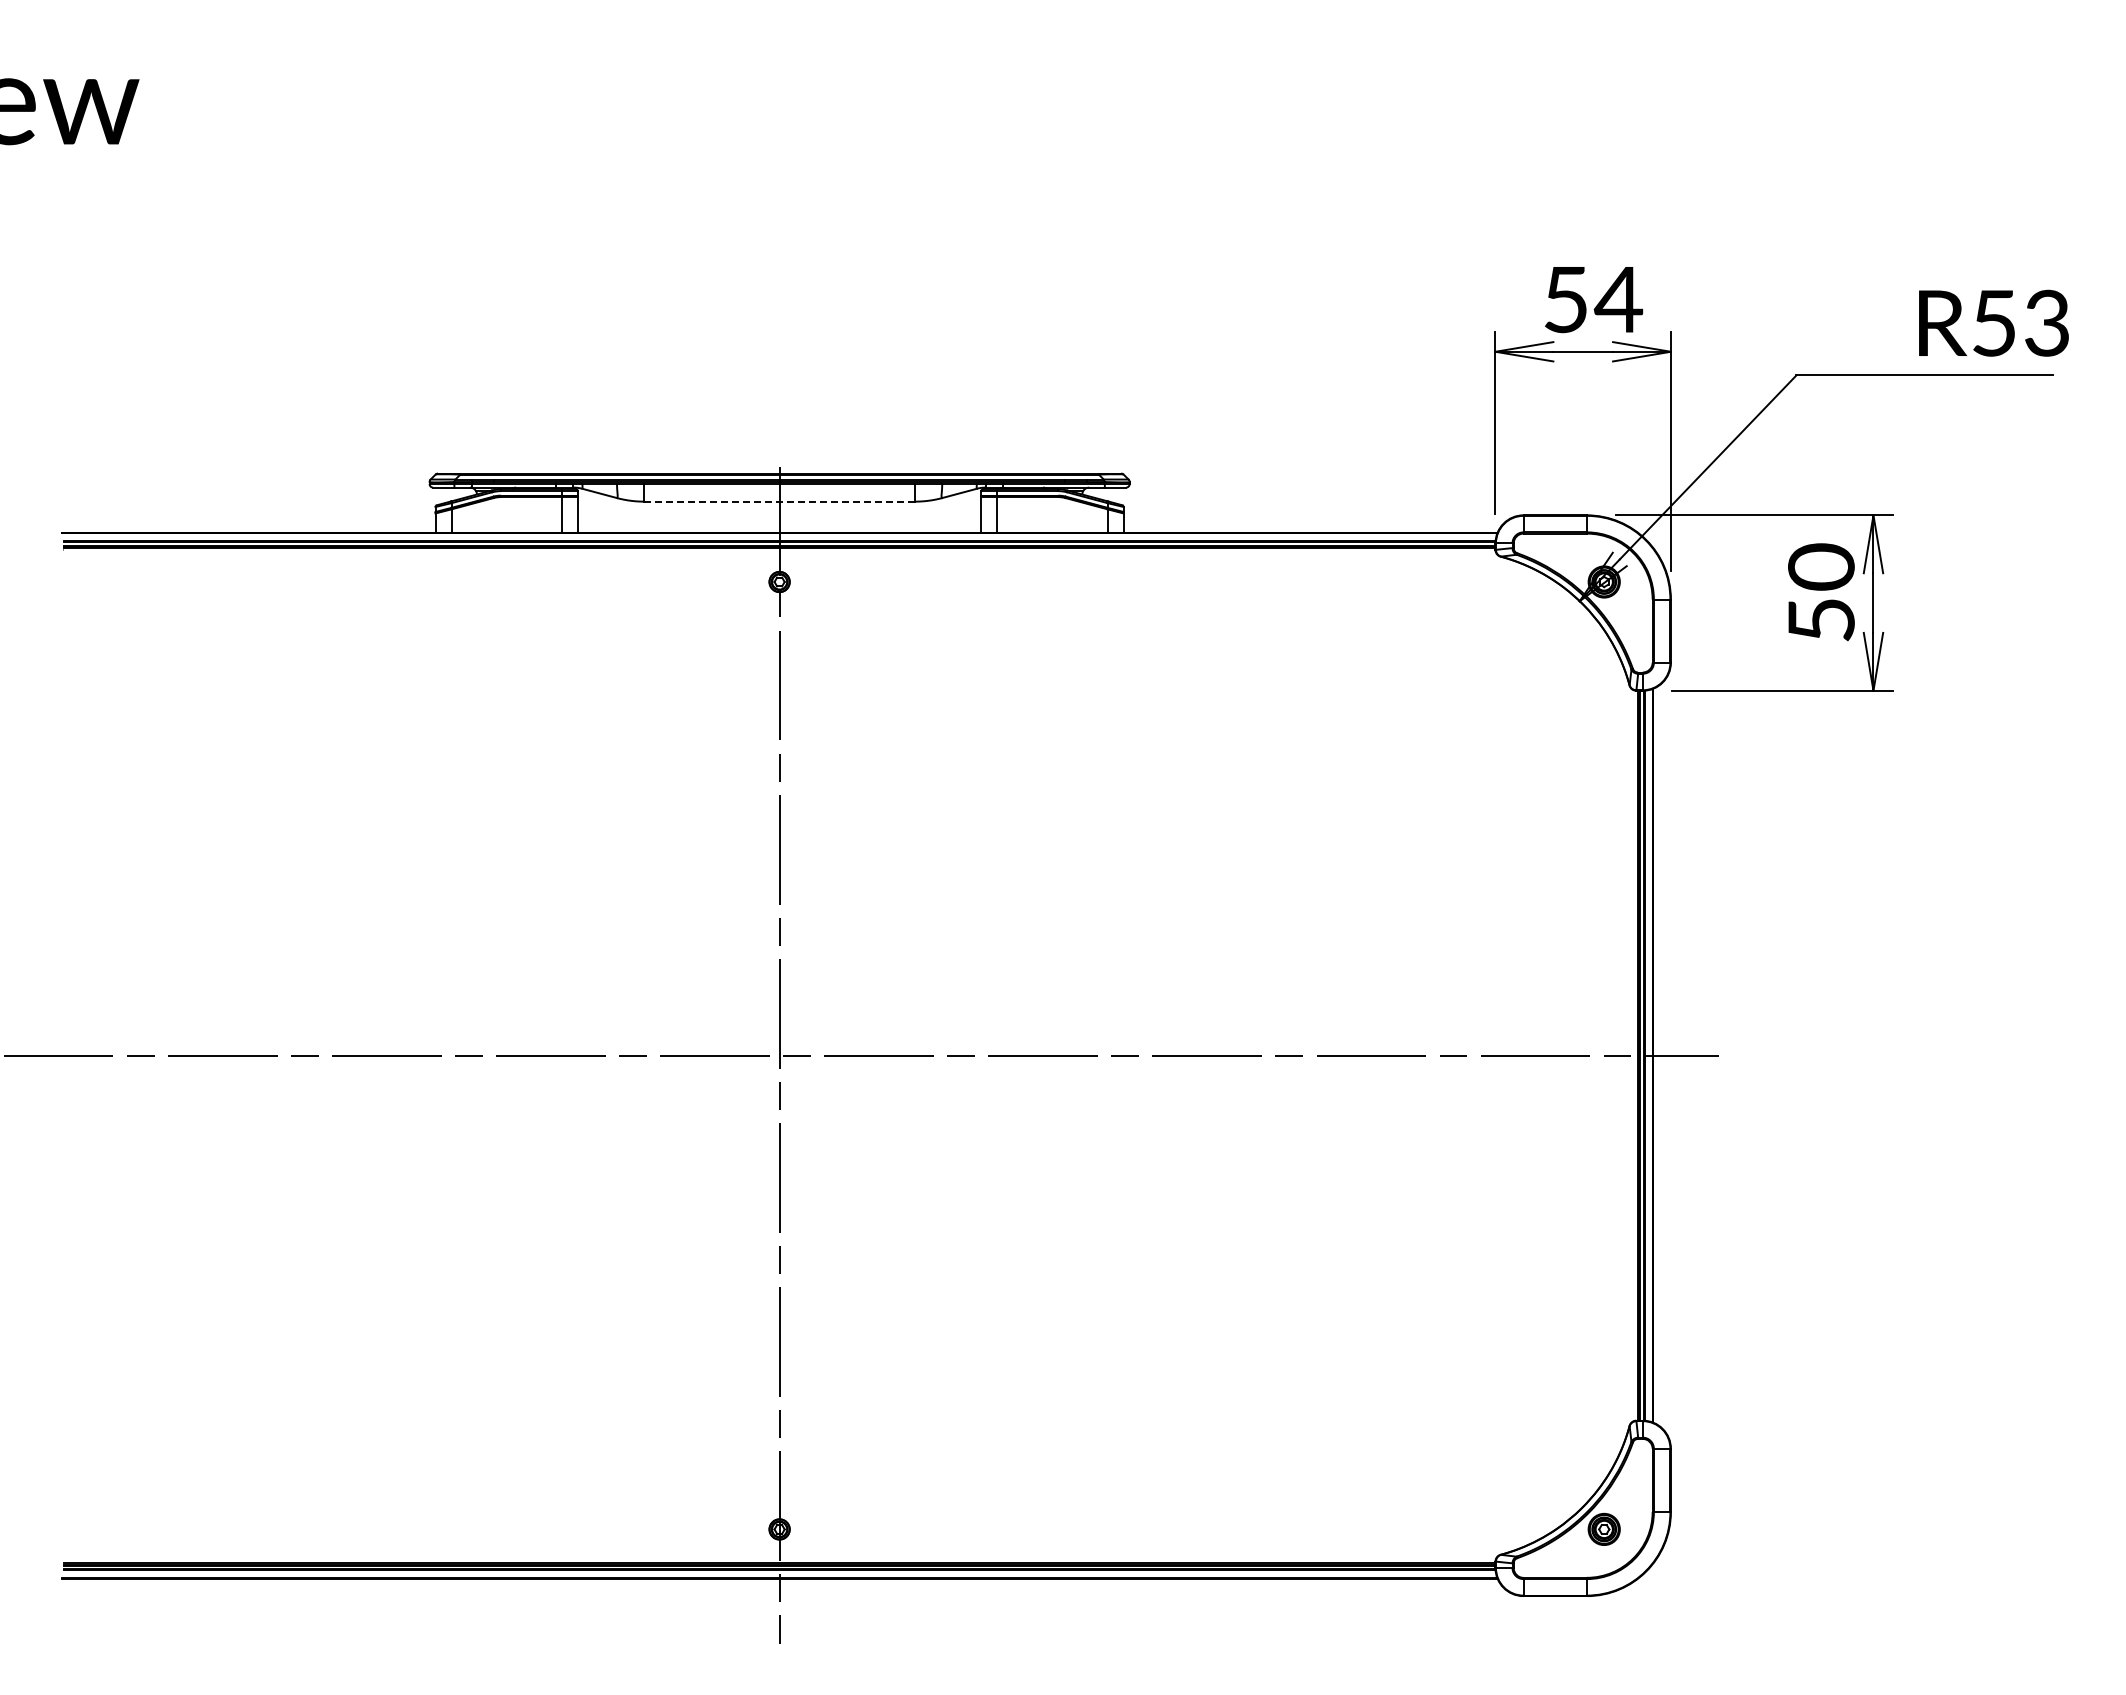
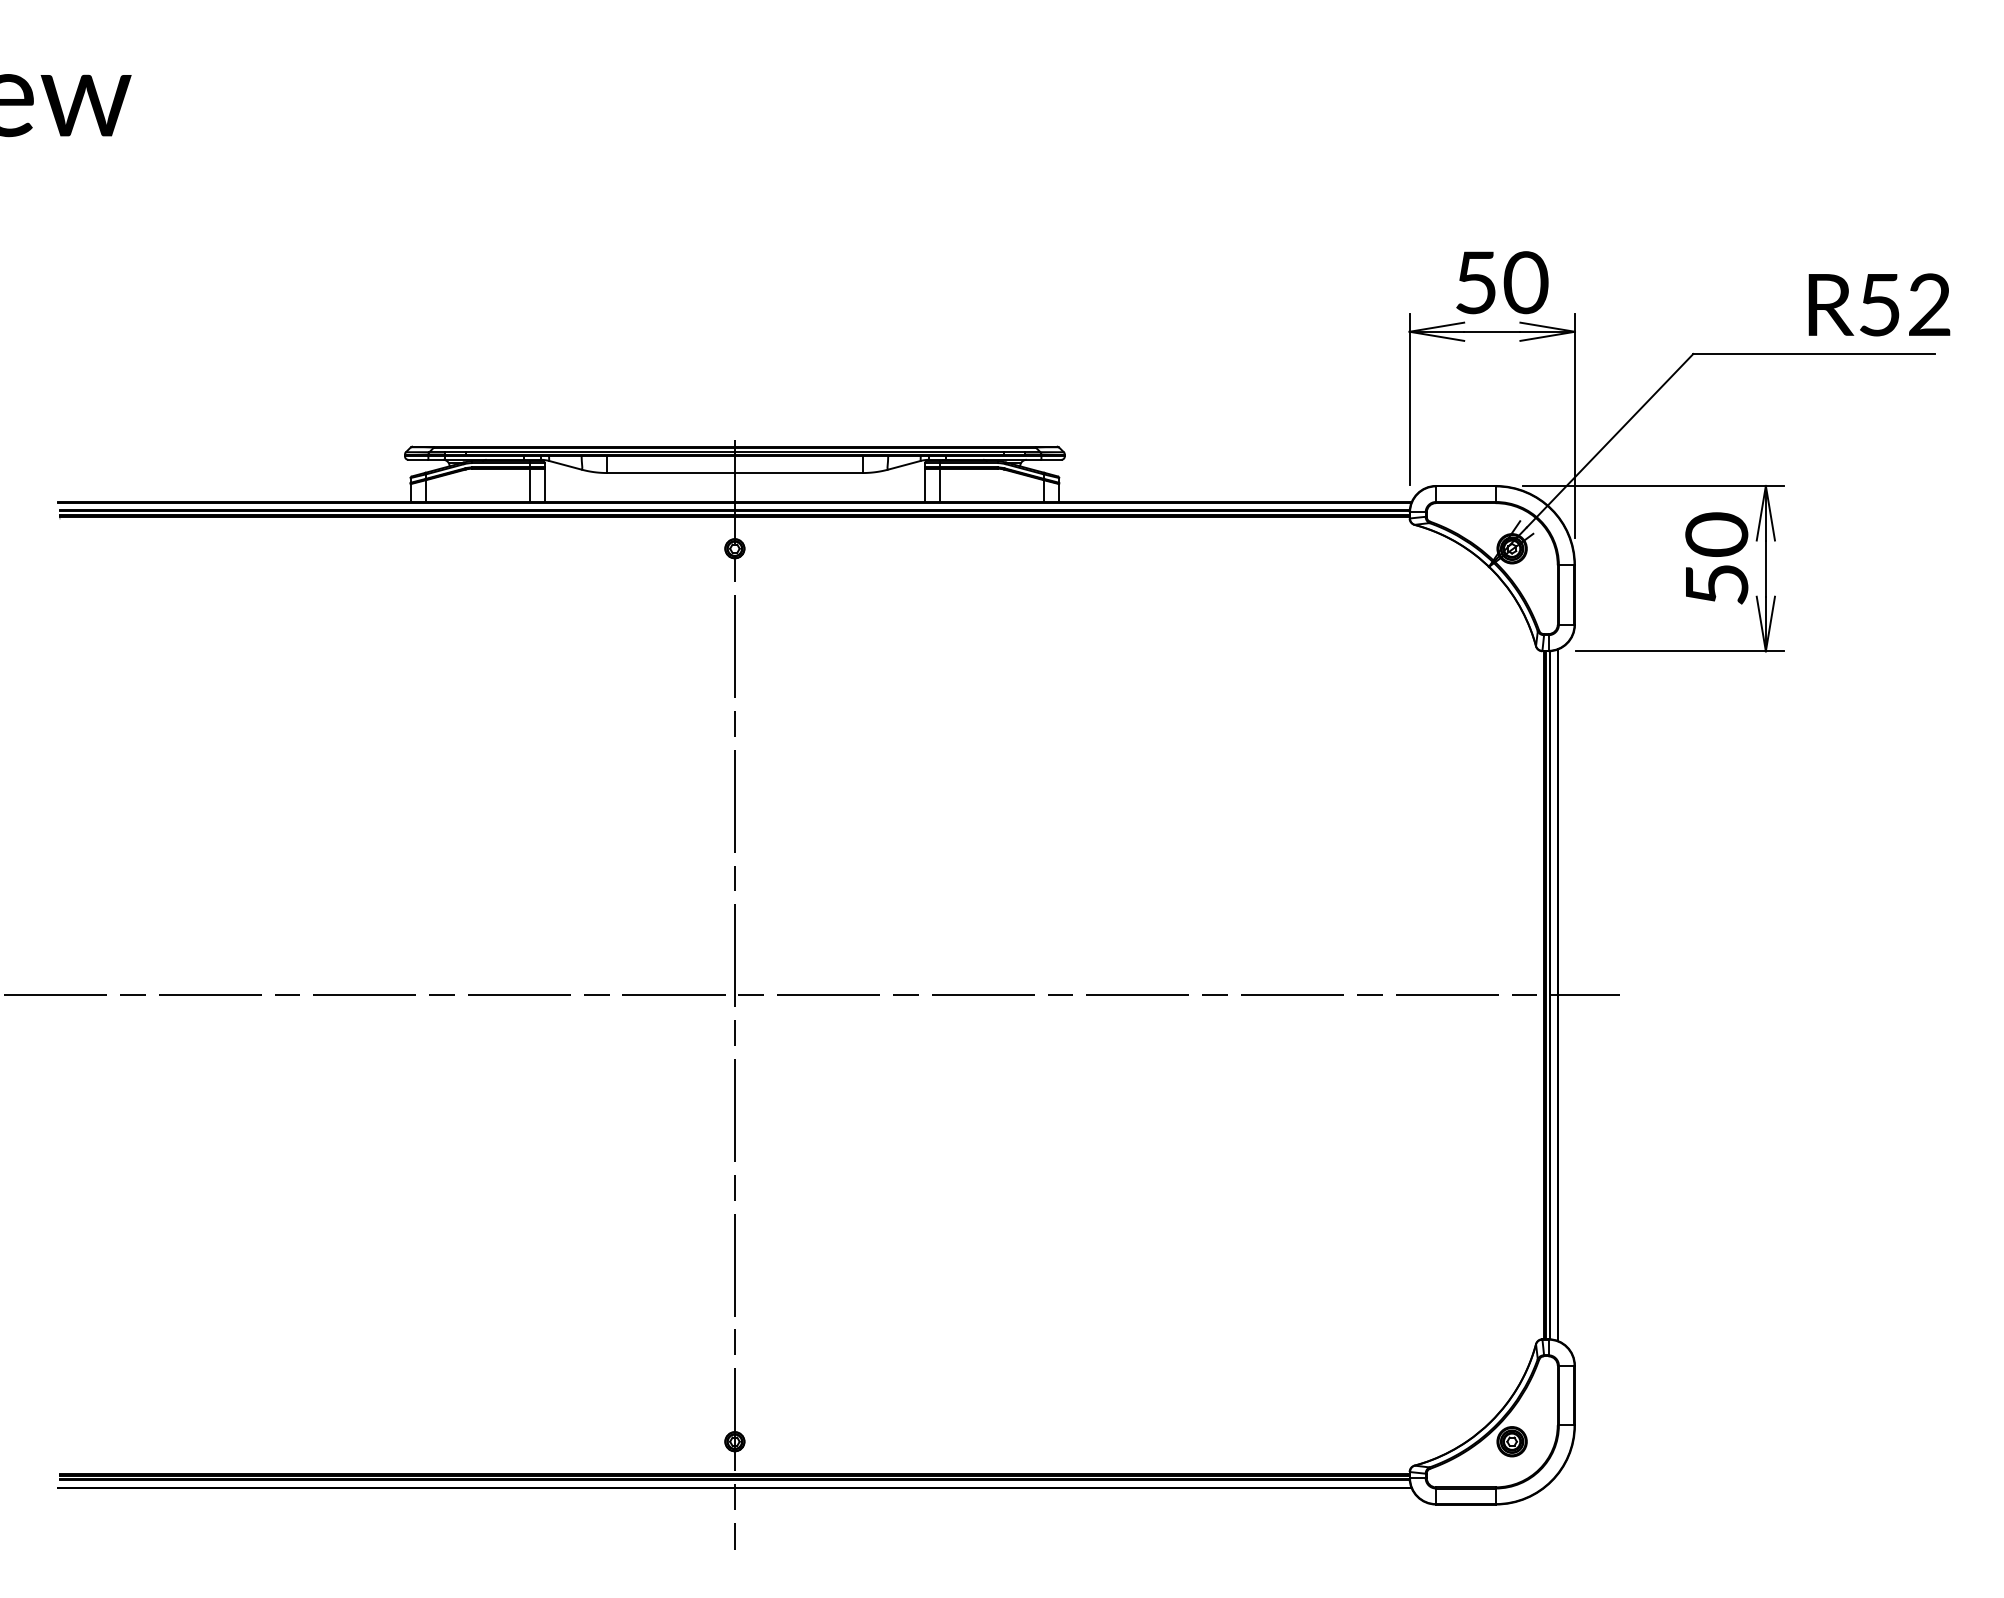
text: (1618, 299) -> (1525, 282), 54 -> 50
text: (2046, 323) -> (1928, 305), R53 -> R52
line: (779, 501) -> (734, 472), dashed -> solid

